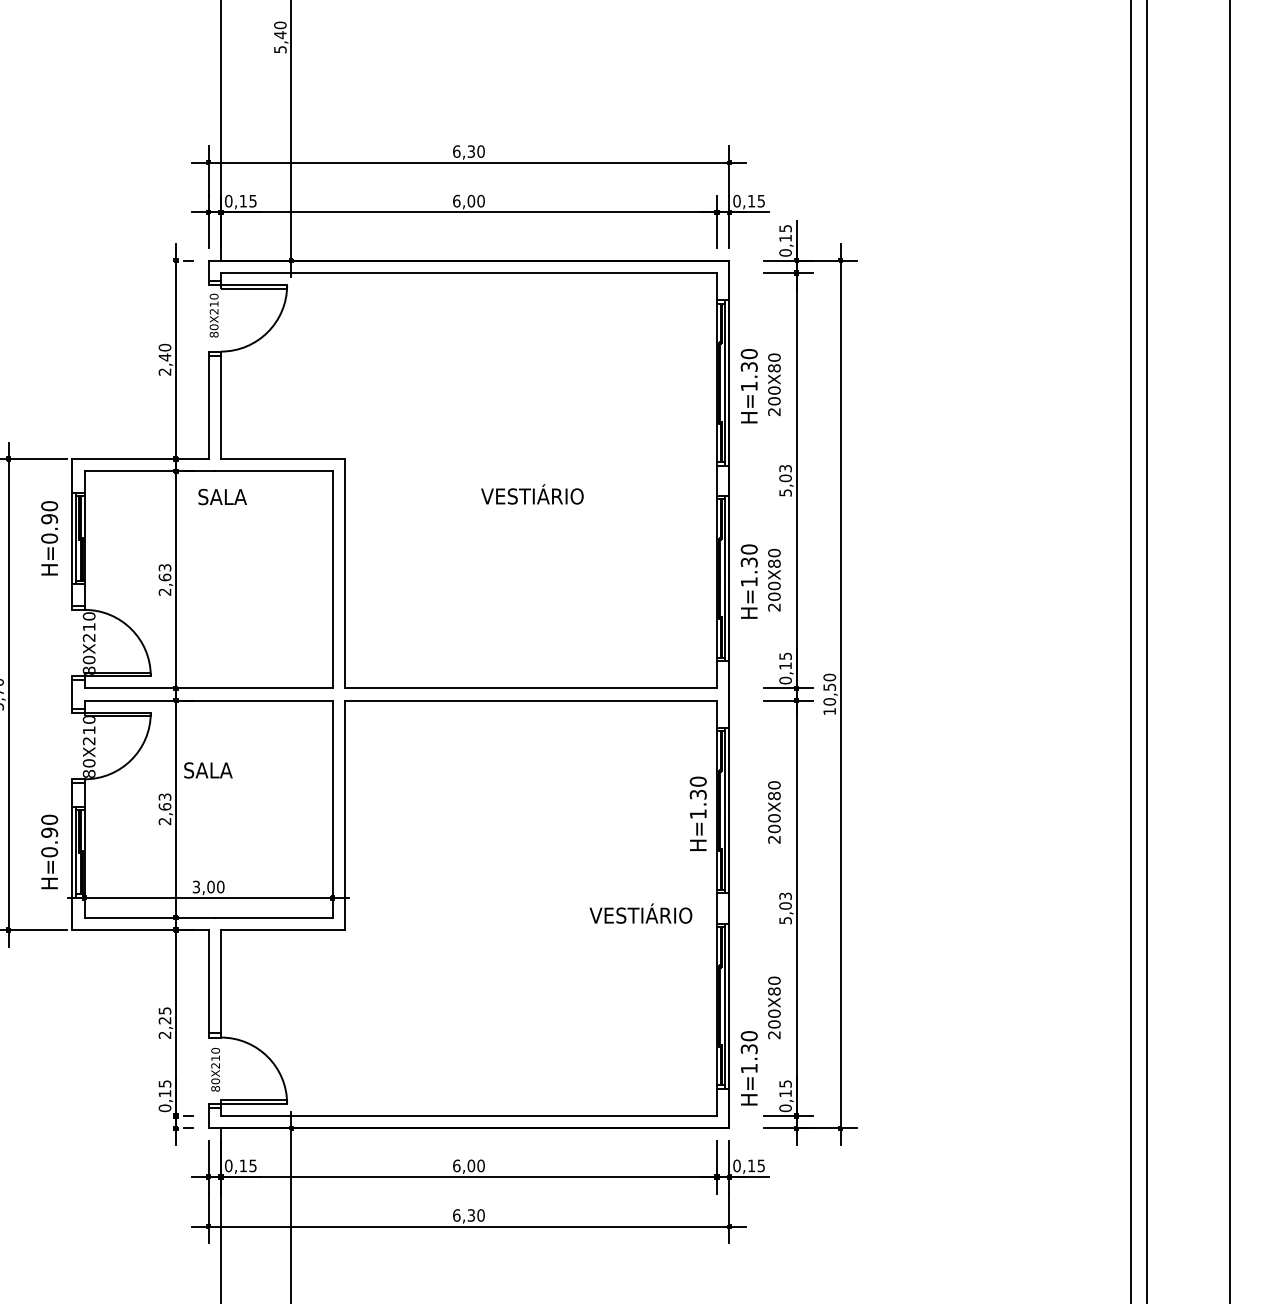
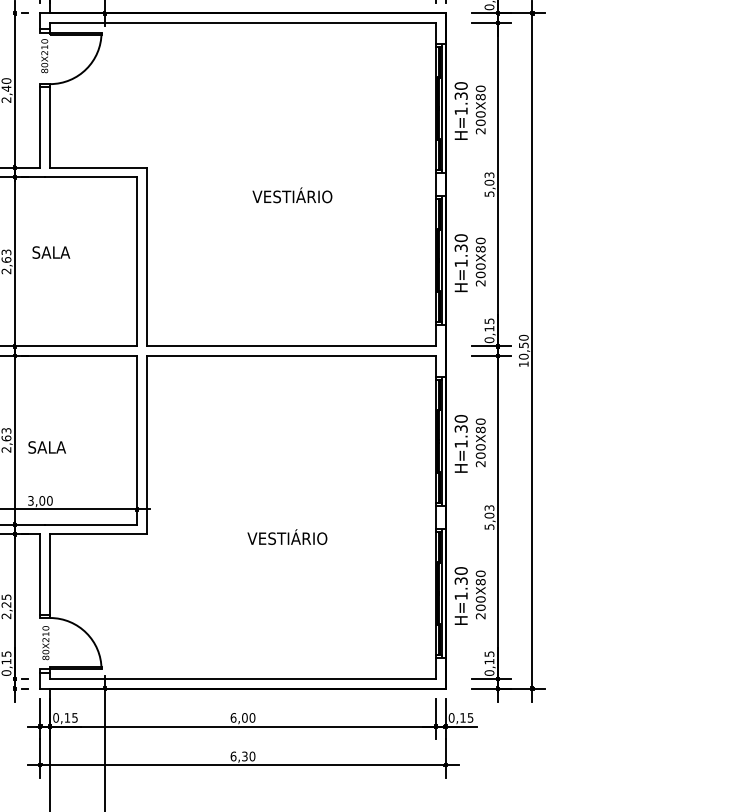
text: (222, 496) -> (51, 252), moved
text: (208, 770) -> (47, 447), moved
text: (697, 813) -> (460, 443), moved
text: (640, 913) -> (287, 537), moved
text: (748, 1068) -> (460, 596), moved

